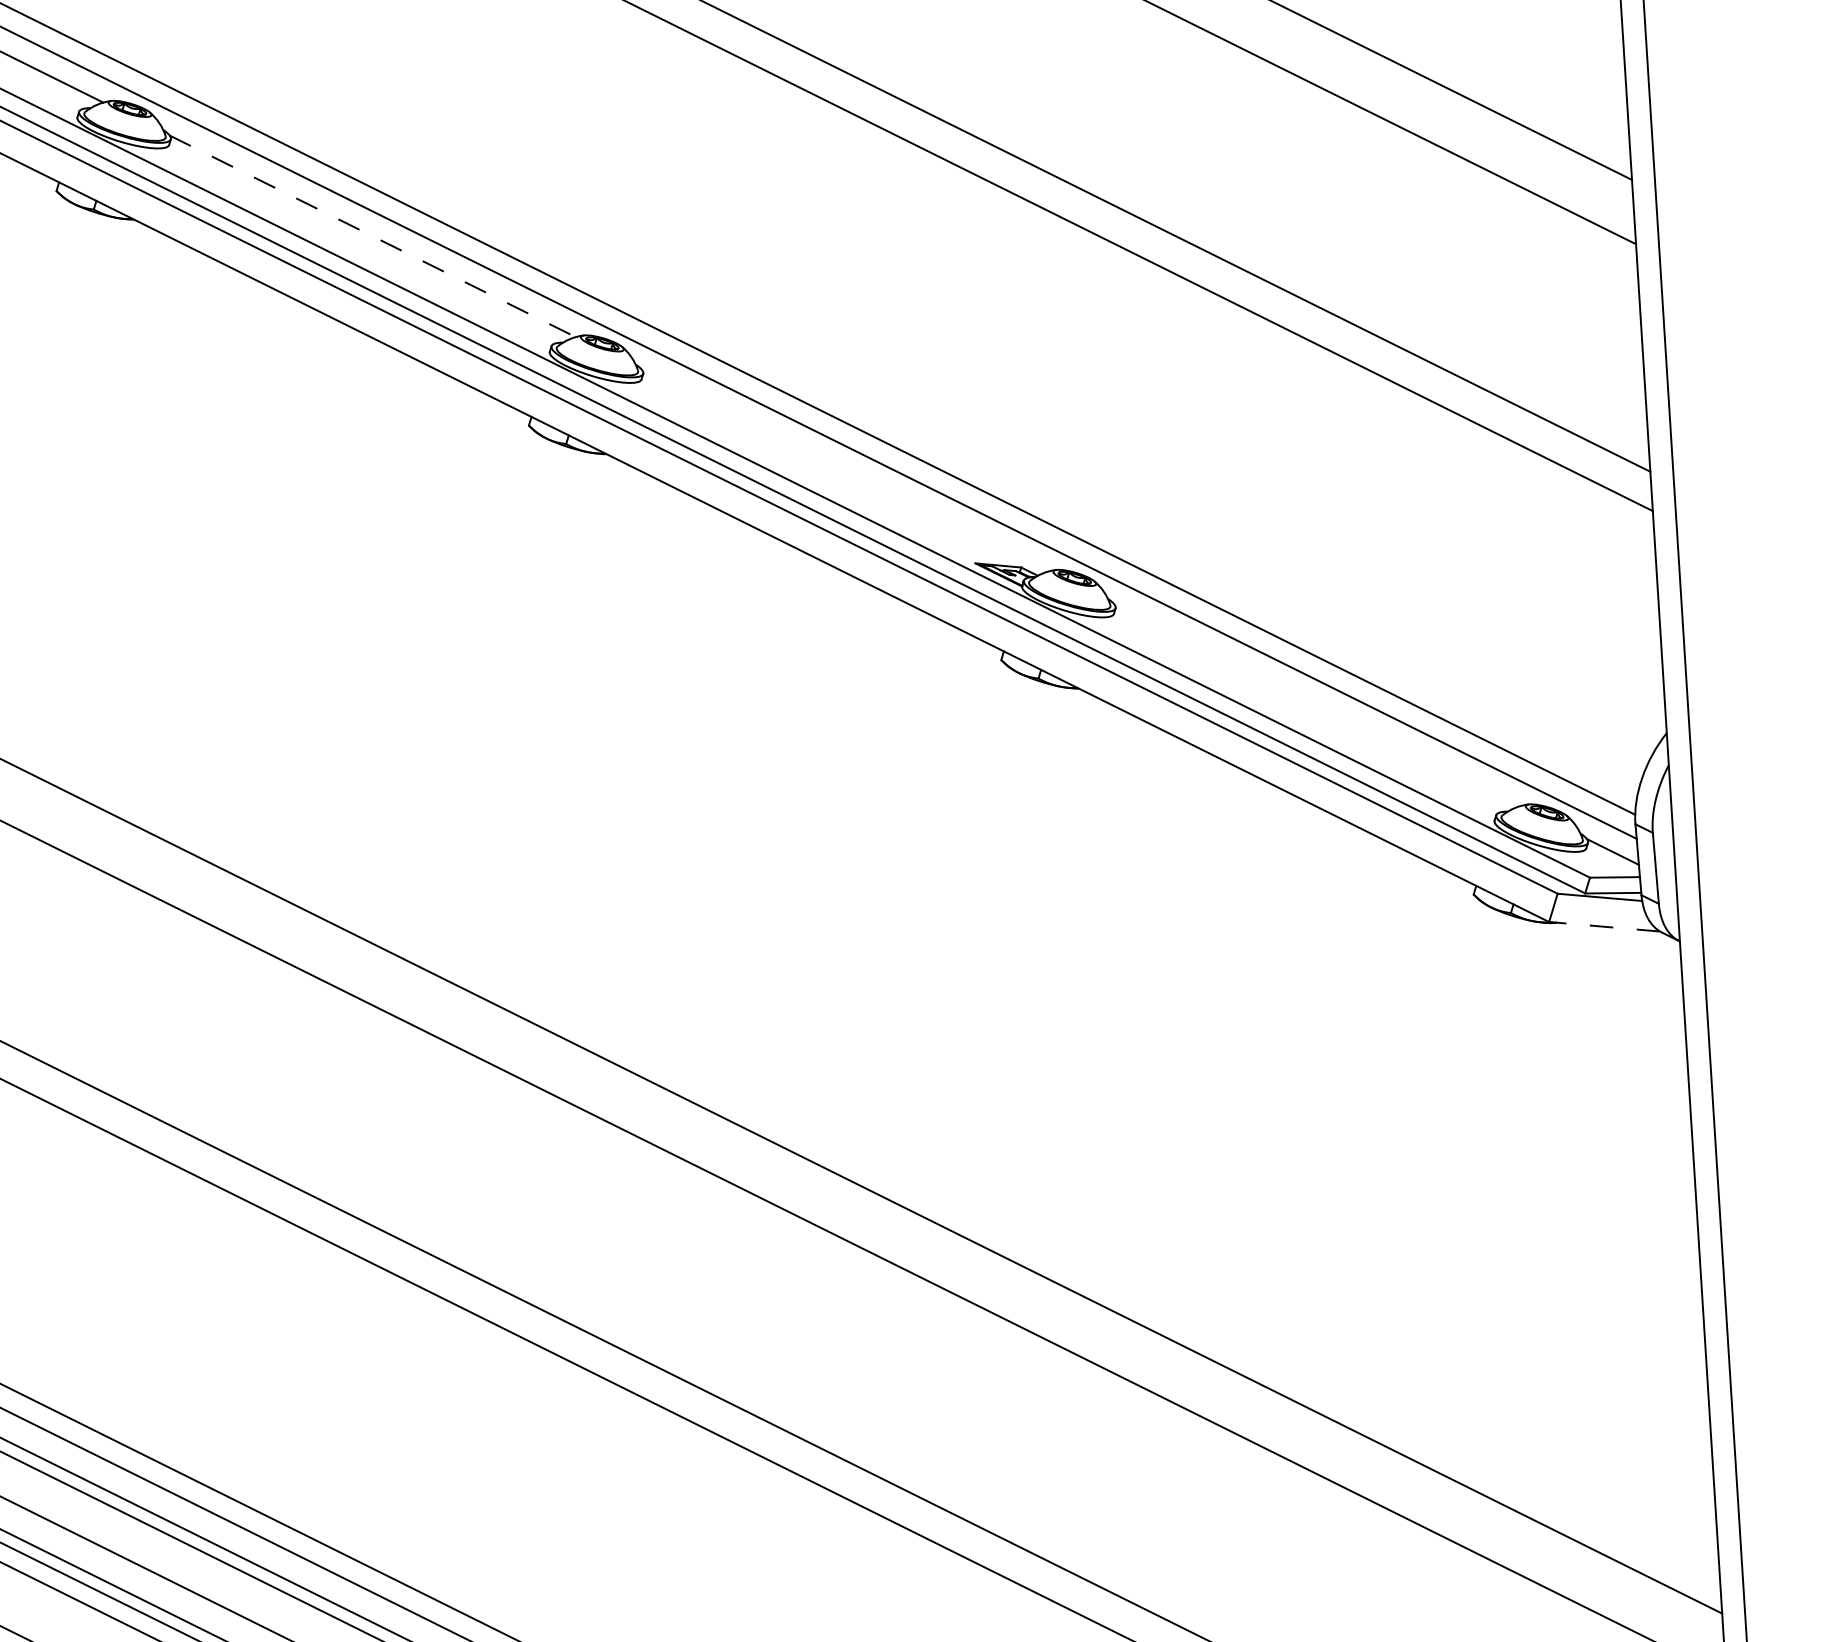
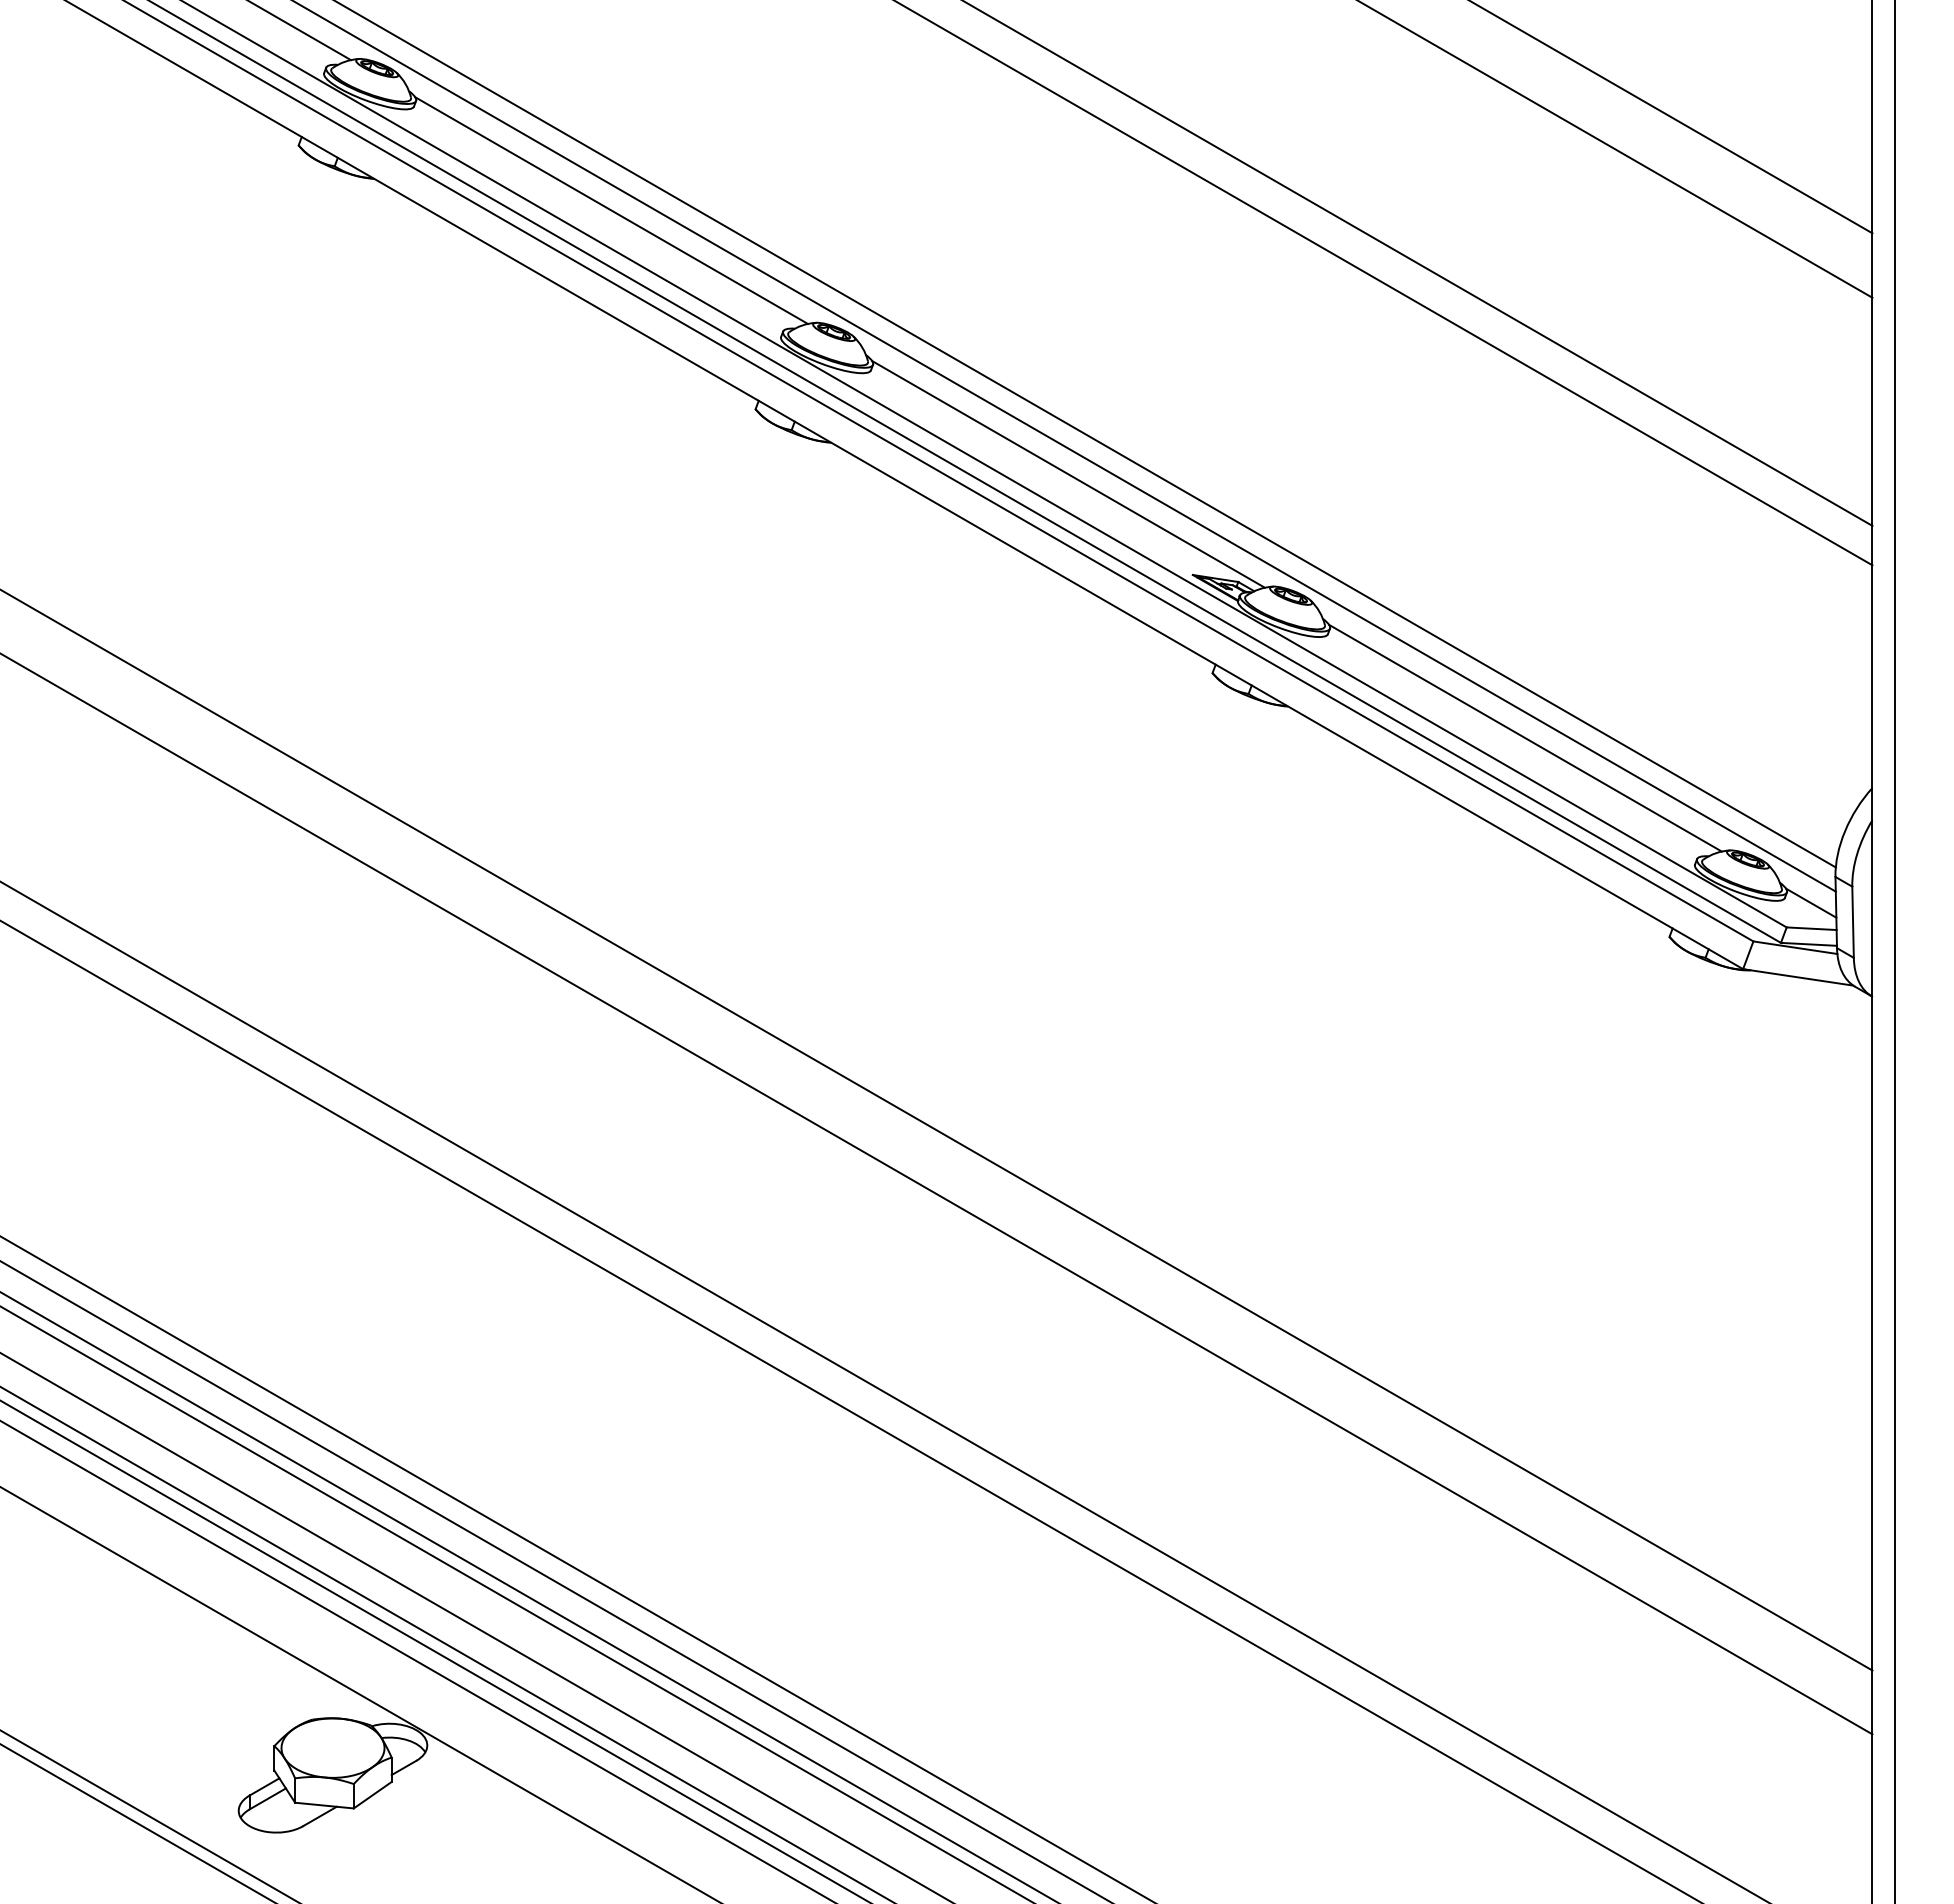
line: (372, 236) -> (611, 210), dashed -> solid
line: (845, 469) -> (1068, 473), added
line: (1317, 704) -> (1525, 737), added
line: (1604, 926) -> (1798, 977), dashed -> solid

